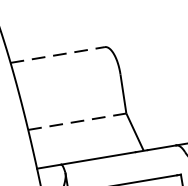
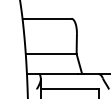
line: (58, 54) -> (47, 18), dashed -> solid
line: (78, 122) -> (51, 54), dashed -> solid

